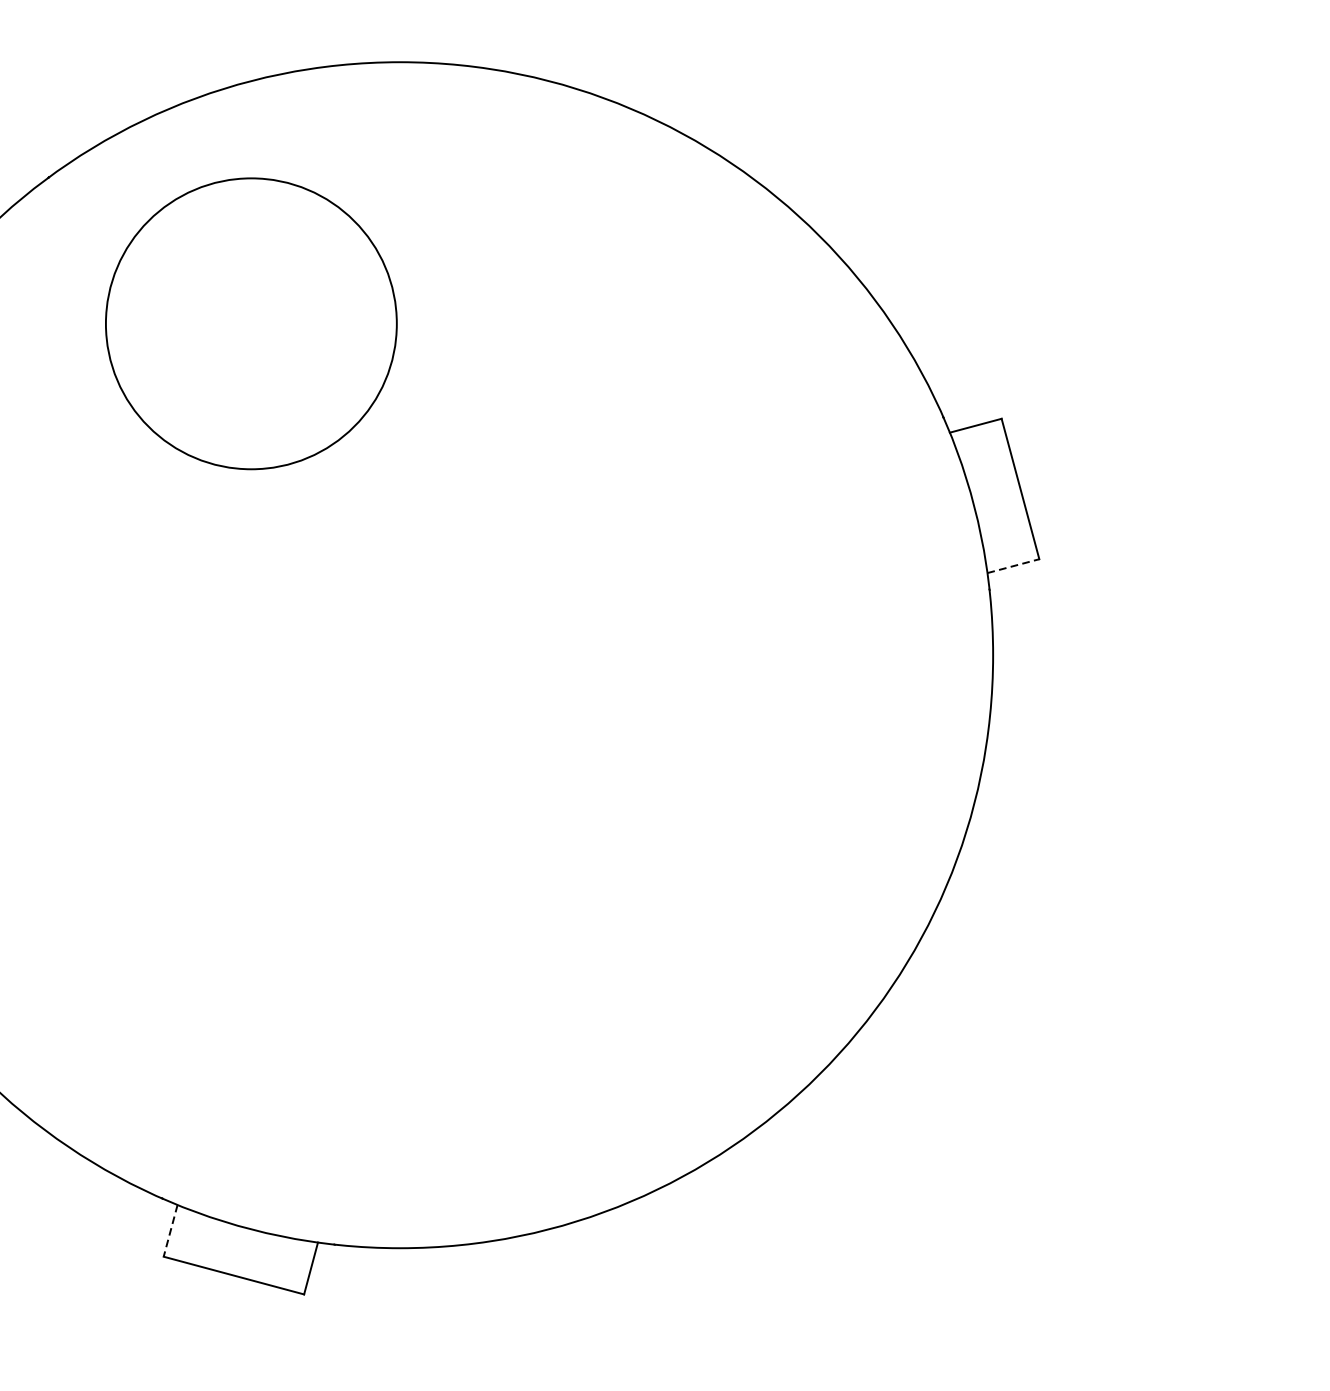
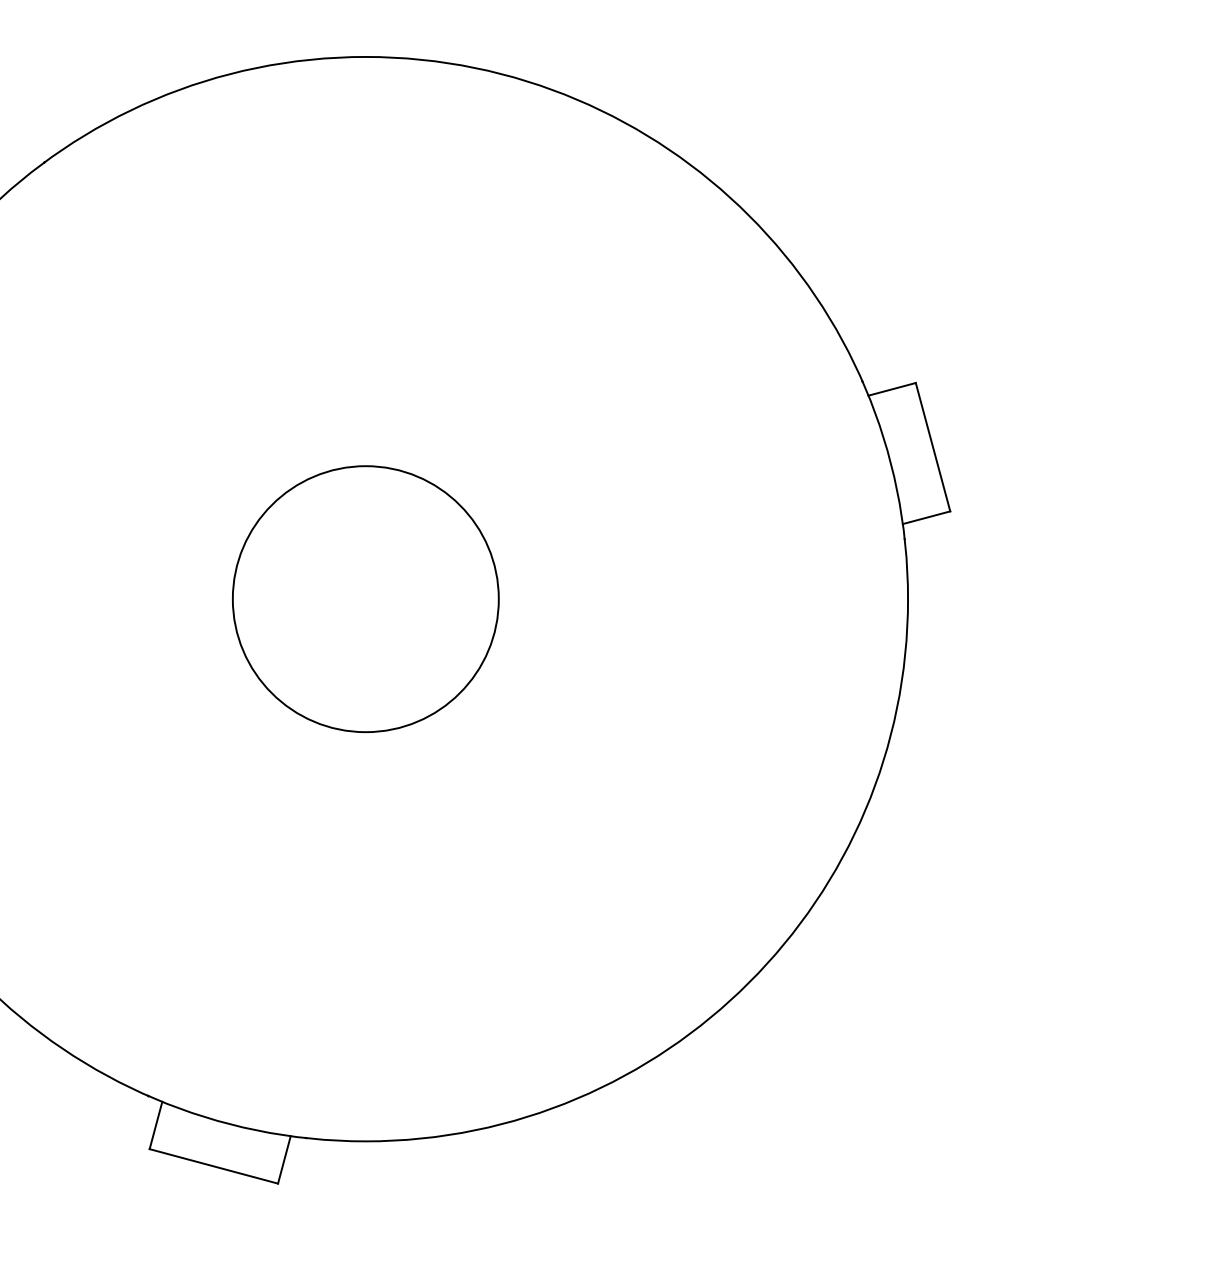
circle: (251, 324) -> (365, 599), moved
line: (1013, 565) -> (926, 517), dashed -> solid
line: (171, 1230) -> (156, 1125), dashed -> solid

